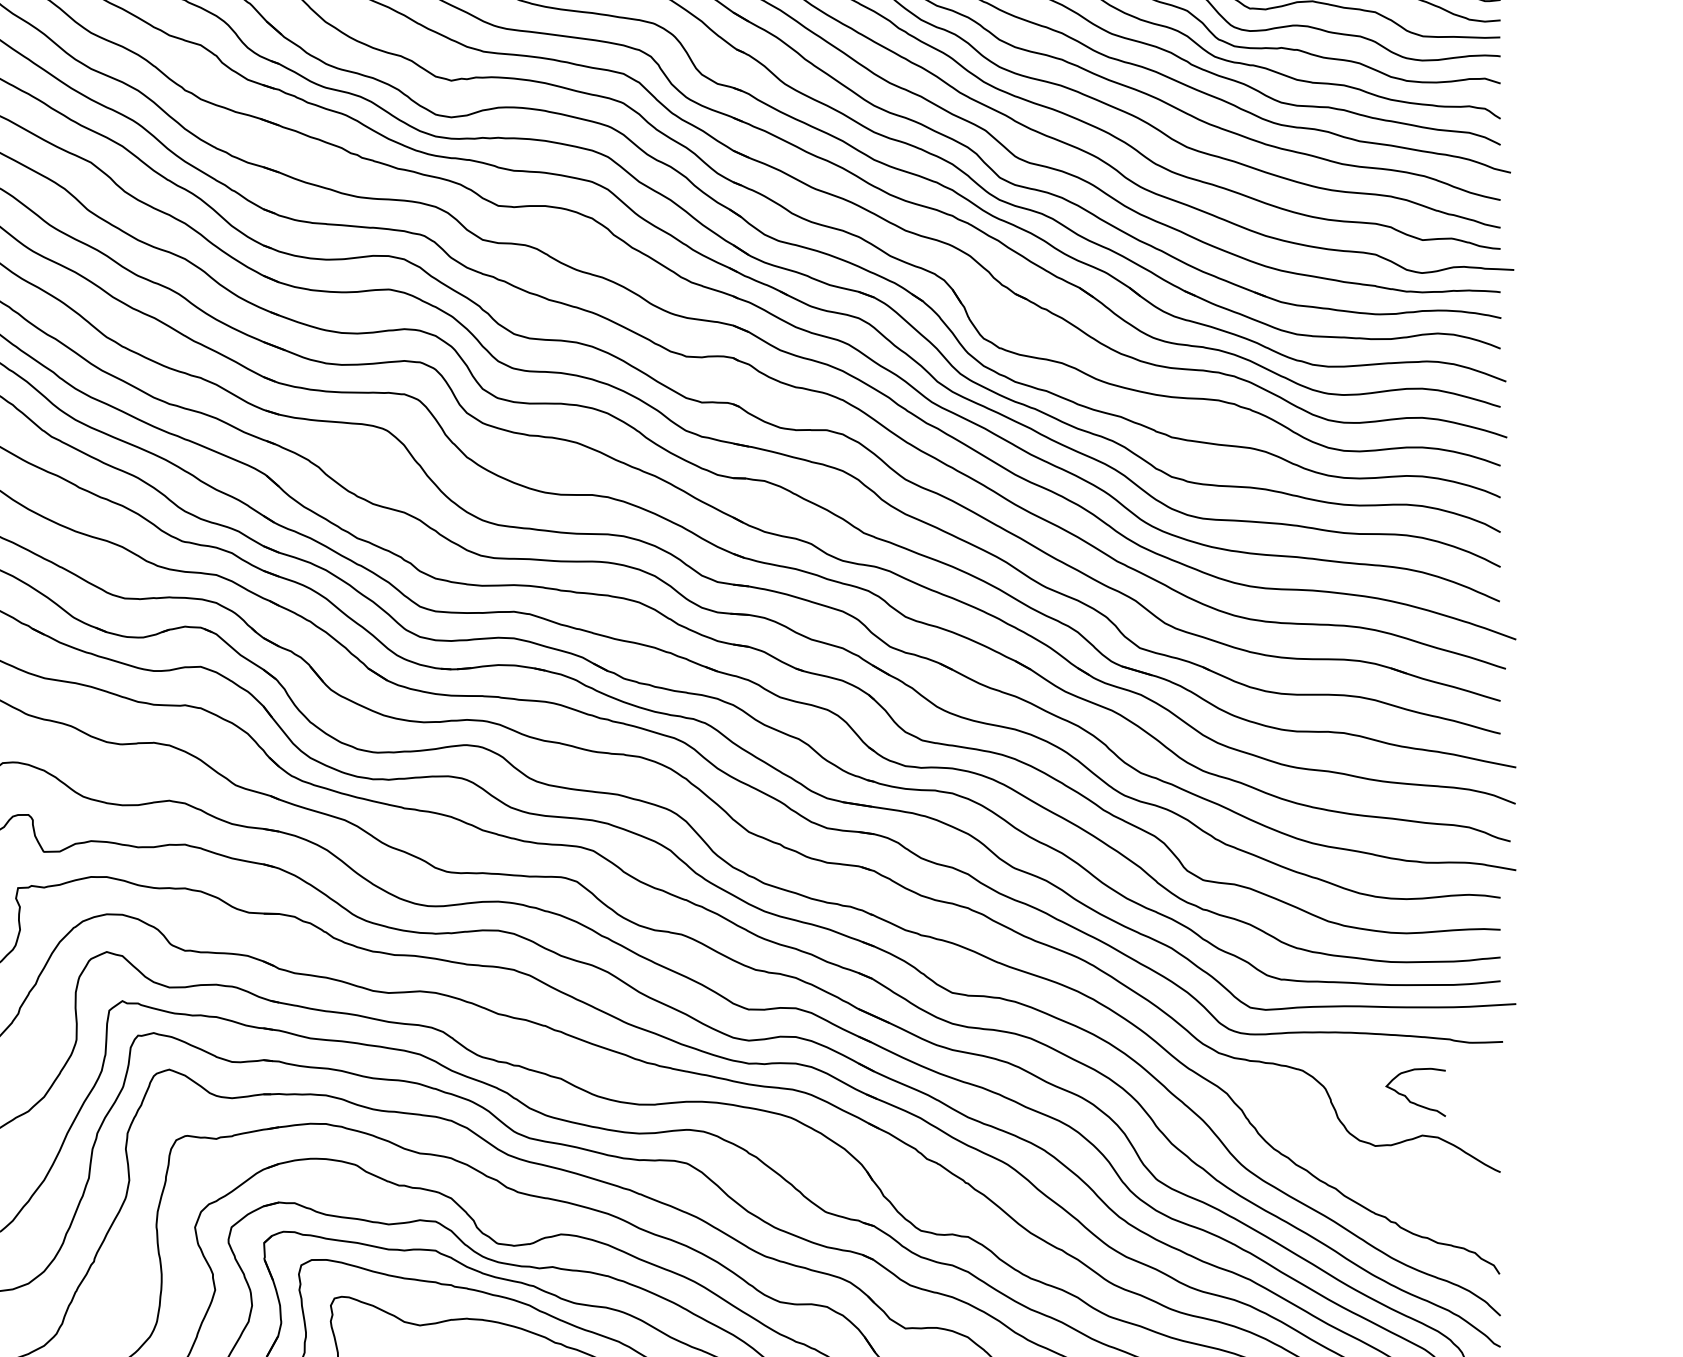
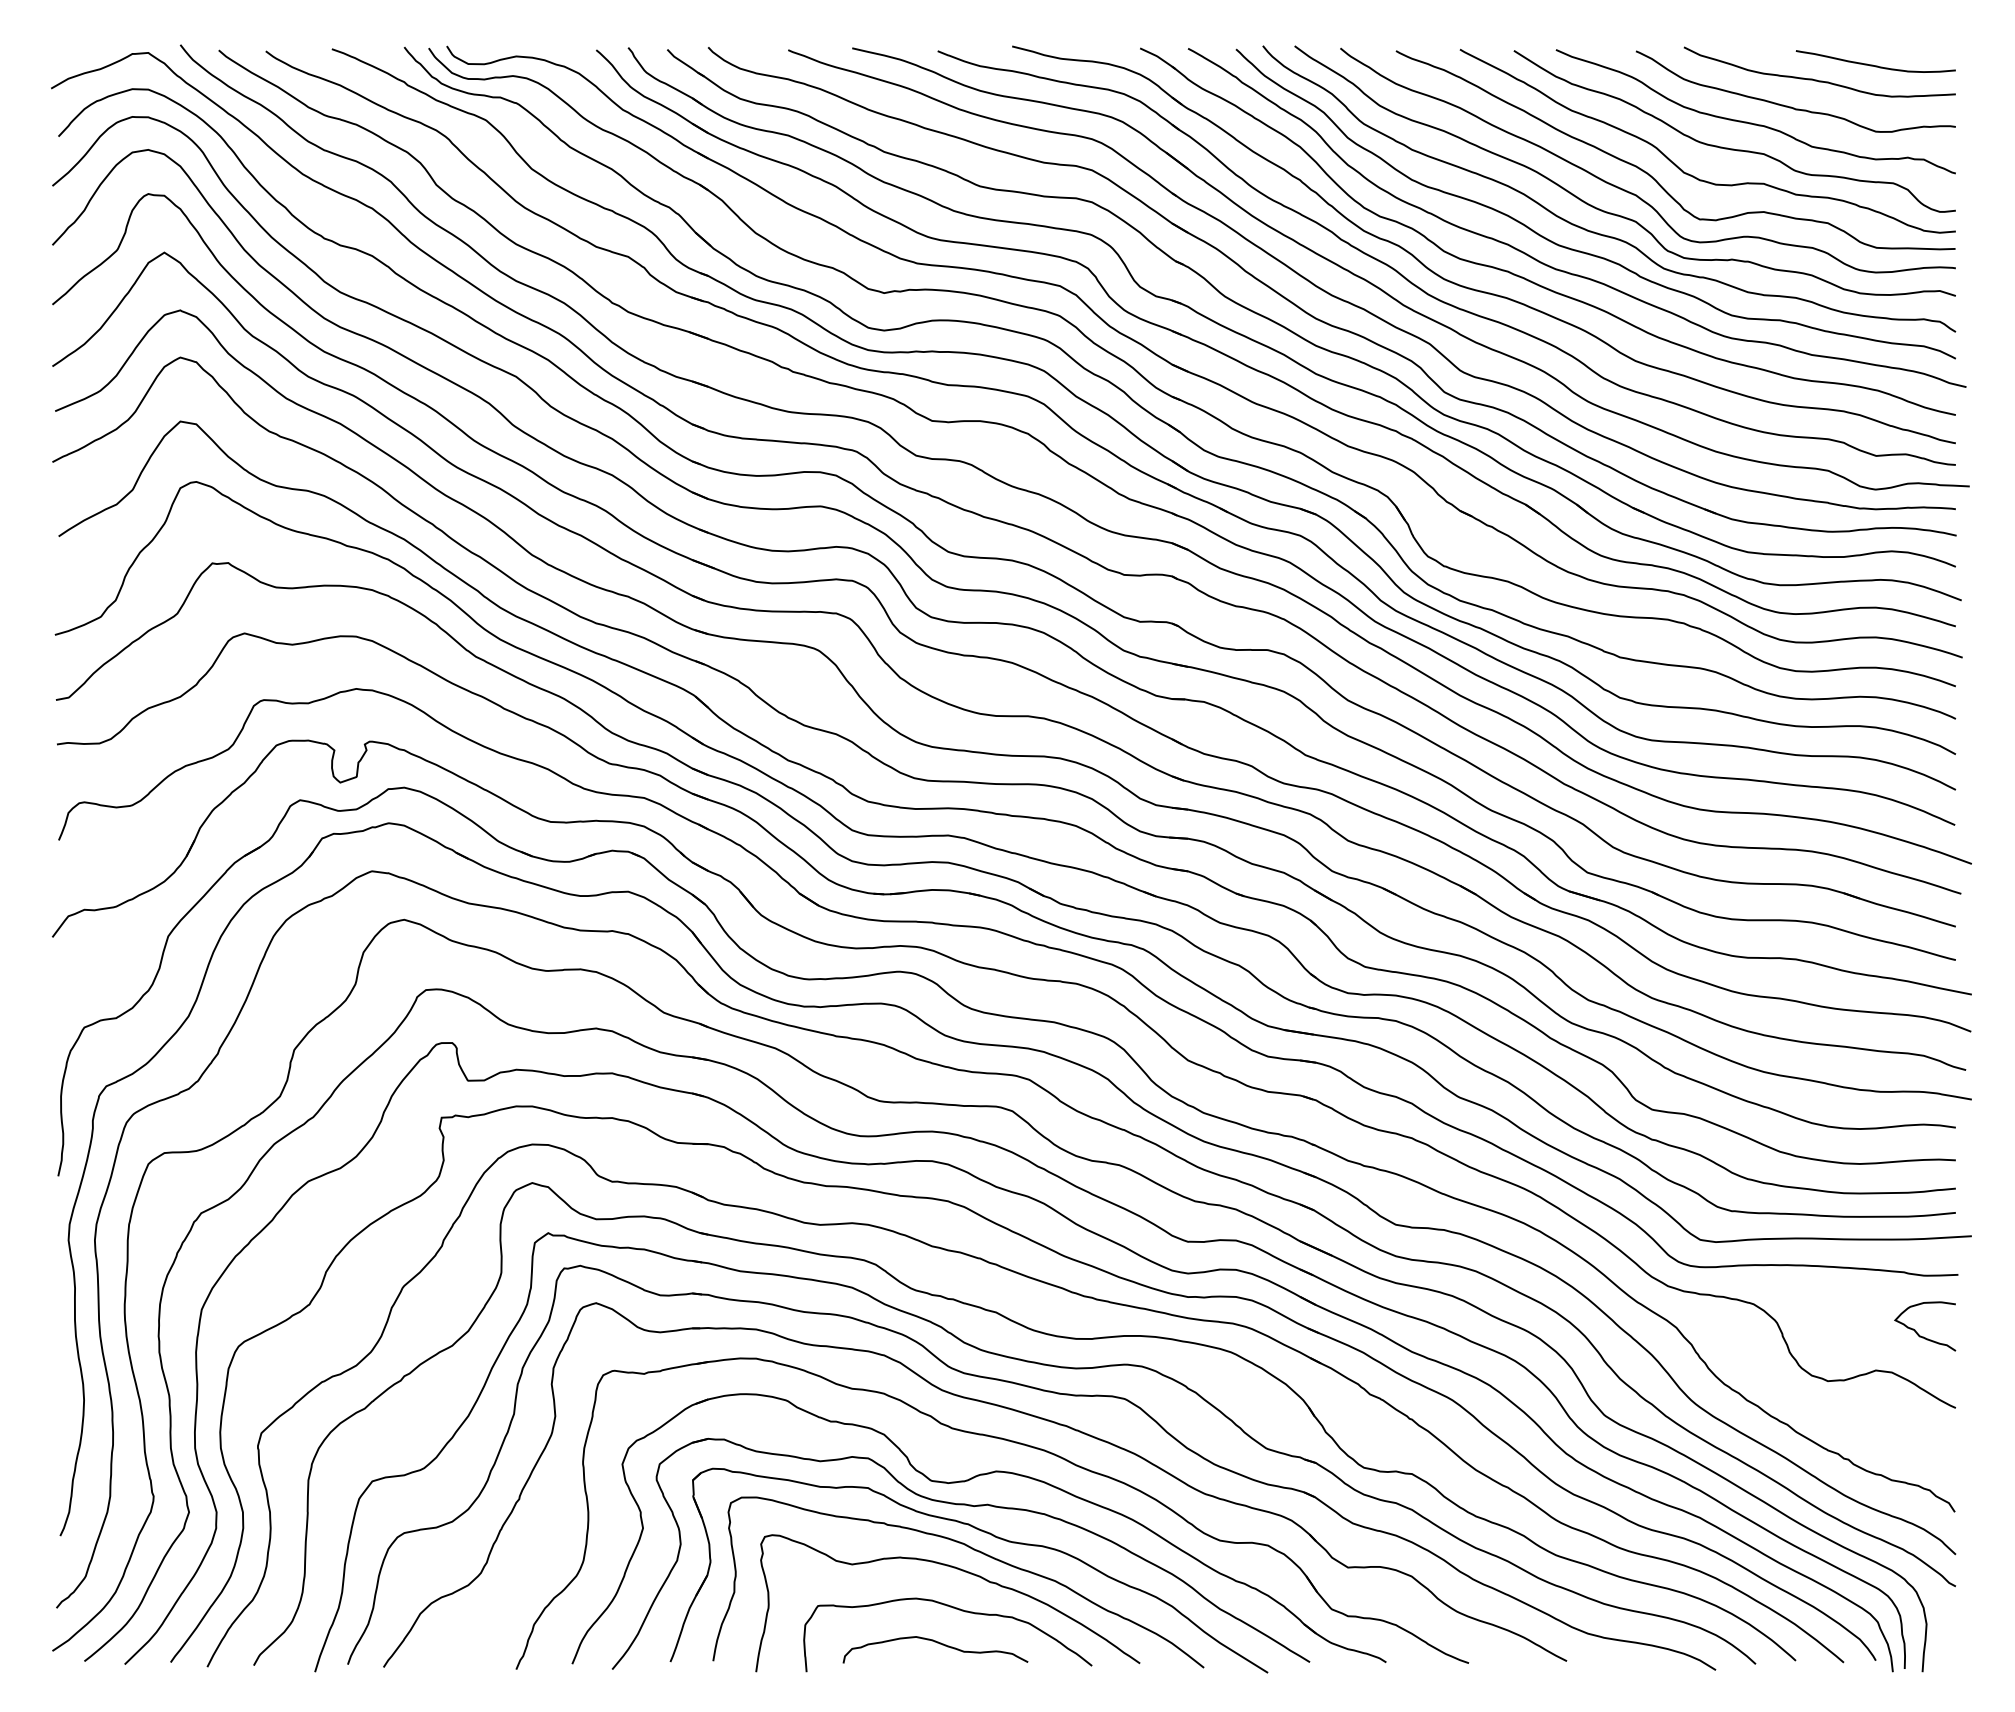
curve: (1409, 1099) -> (1918, 1333), moved

